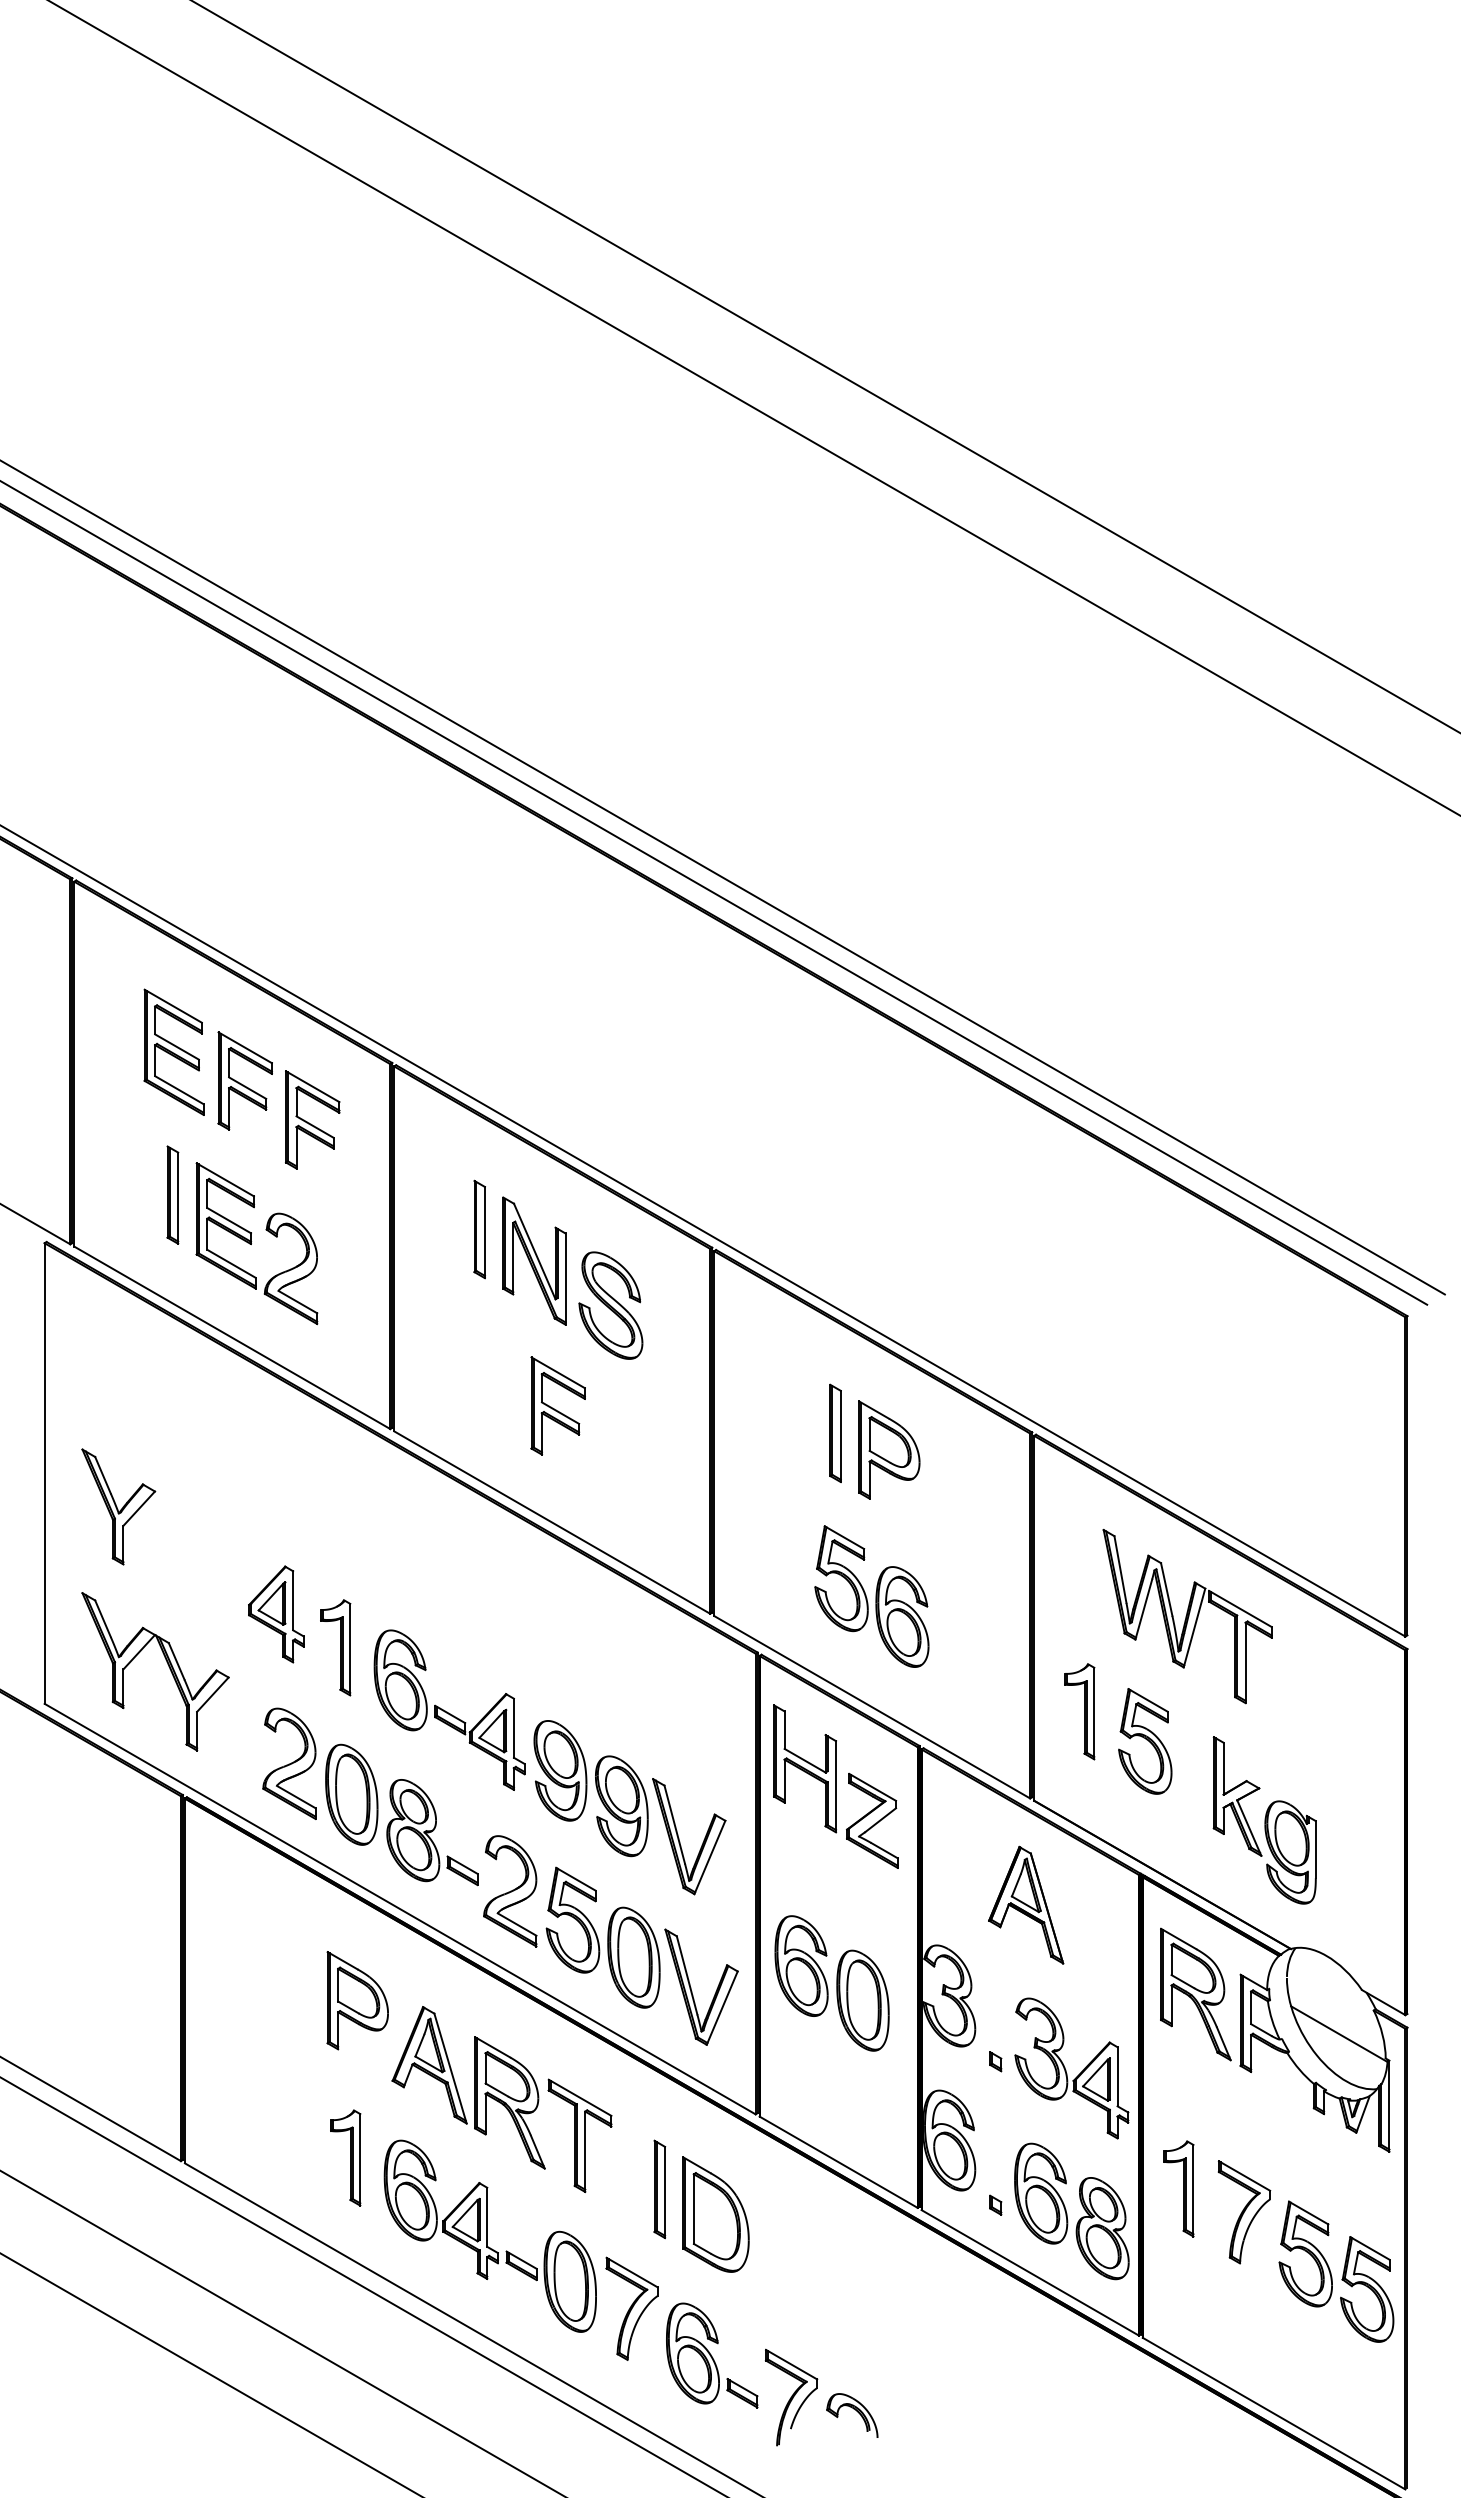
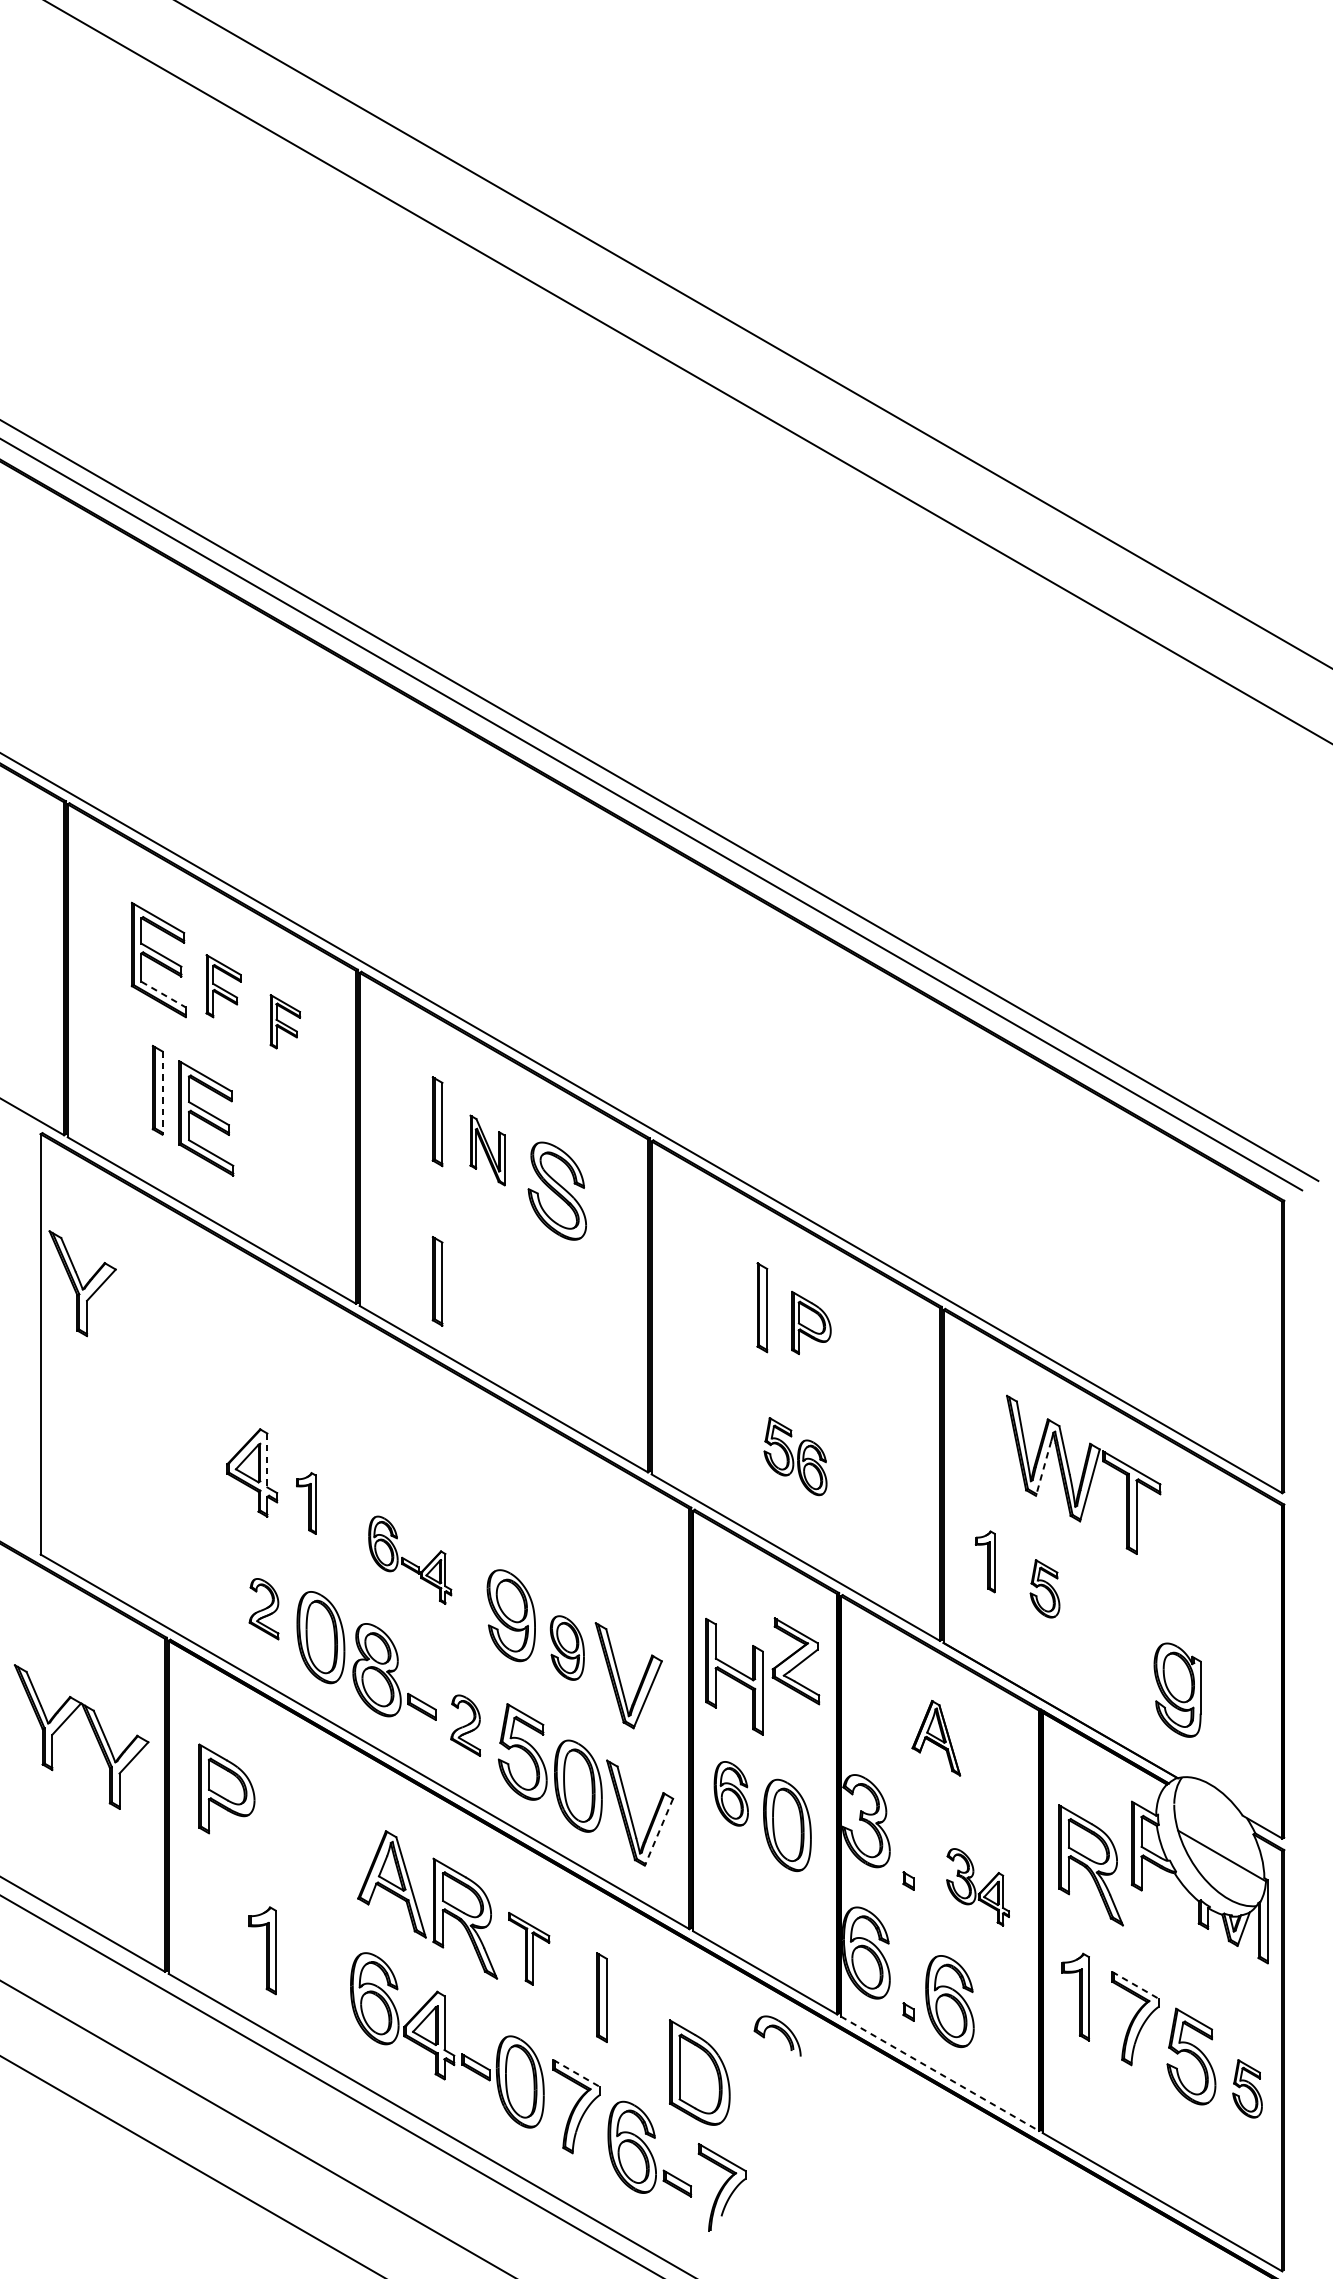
part: (244, 1080) -> (223, 985), size x0.7
line: (179, 1090) -> (163, 994), solid -> dashed
part: (312, 1119) -> (285, 1021), size x0.6
line: (178, 1198) -> (162, 1093), solid -> dashed
part: (534, 1260) -> (487, 1149), size x0.6
part: (290, 1268) -> (265, 1157), removed
part: (479, 1404) -> (437, 1281), added
part: (557, 1405) -> (508, 1282), removed
part: (889, 1449) -> (811, 1322), size x0.7
part: (118, 1506) -> (82, 1283), moved
part: (871, 1596) -> (795, 1456), size x0.6
line: (293, 1600) -> (267, 1460), solid -> dashed
line: (1143, 1610) -> (1043, 1469), solid -> dashed
part: (335, 1647) -> (306, 1503), size x0.7
part: (167, 1664) -> (92, 1730), moved
part: (449, 1709) -> (410, 1559), size x0.6
part: (1079, 1711) -> (984, 1561), size x0.7
part: (1145, 1741) -> (1045, 1588), size x0.6
part: (289, 1763) -> (264, 1608), size x0.6
part: (805, 1768) -> (734, 1676), moved
part: (1237, 1796) -> (1129, 1639), removed
part: (621, 1806) -> (567, 1648), size x0.7
part: (510, 1891) -> (465, 1725), size x0.6
part: (1026, 1904) -> (936, 1737), size x0.7
part: (801, 1965) -> (731, 1793), size x0.7
part: (1195, 1994) -> (1090, 1865), moved
part: (357, 2000) -> (226, 1788), moved
line: (722, 2008) -> (659, 1832), solid -> dashed
part: (1071, 2068) -> (977, 1887), size x0.6
part: (579, 2135) -> (528, 1948), size x0.7
part: (345, 2157) -> (262, 1950), moved
line: (1244, 2176) -> (1135, 1985), solid -> dashed
part: (715, 2214) -> (699, 2072), moved
part: (1102, 2228) -> (1005, 2033), removed
line: (632, 2272) -> (577, 2073), solid -> dashed
line: (1030, 2273) -> (940, 2074), solid -> dashed
part: (1367, 2289) -> (1247, 2088), size x0.6
part: (852, 2415) -> (777, 2036), moved

